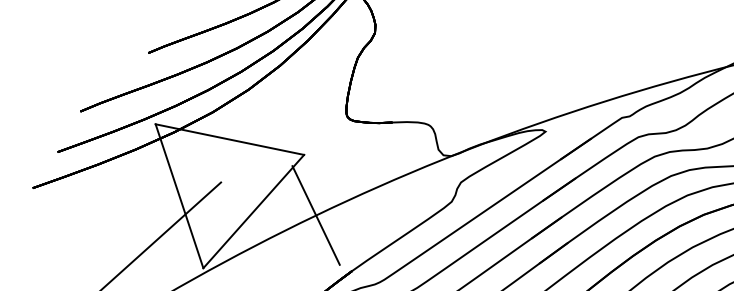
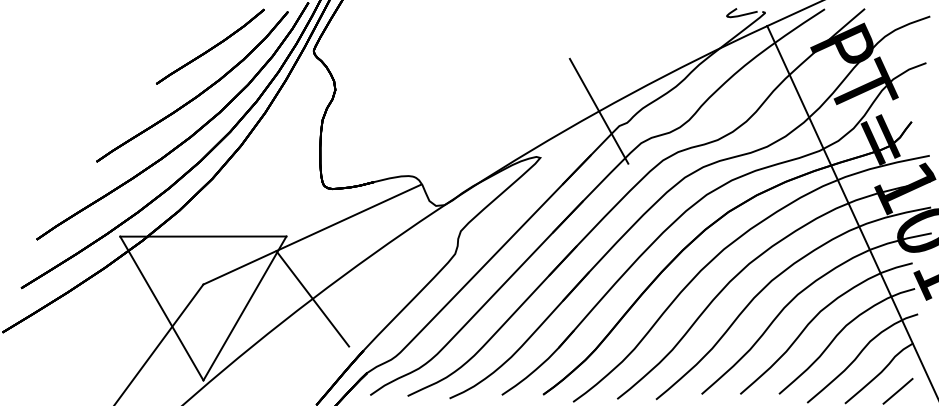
line: (606, 100) -> (598, 110), added
line: (327, 157) -> (312, 234), added

